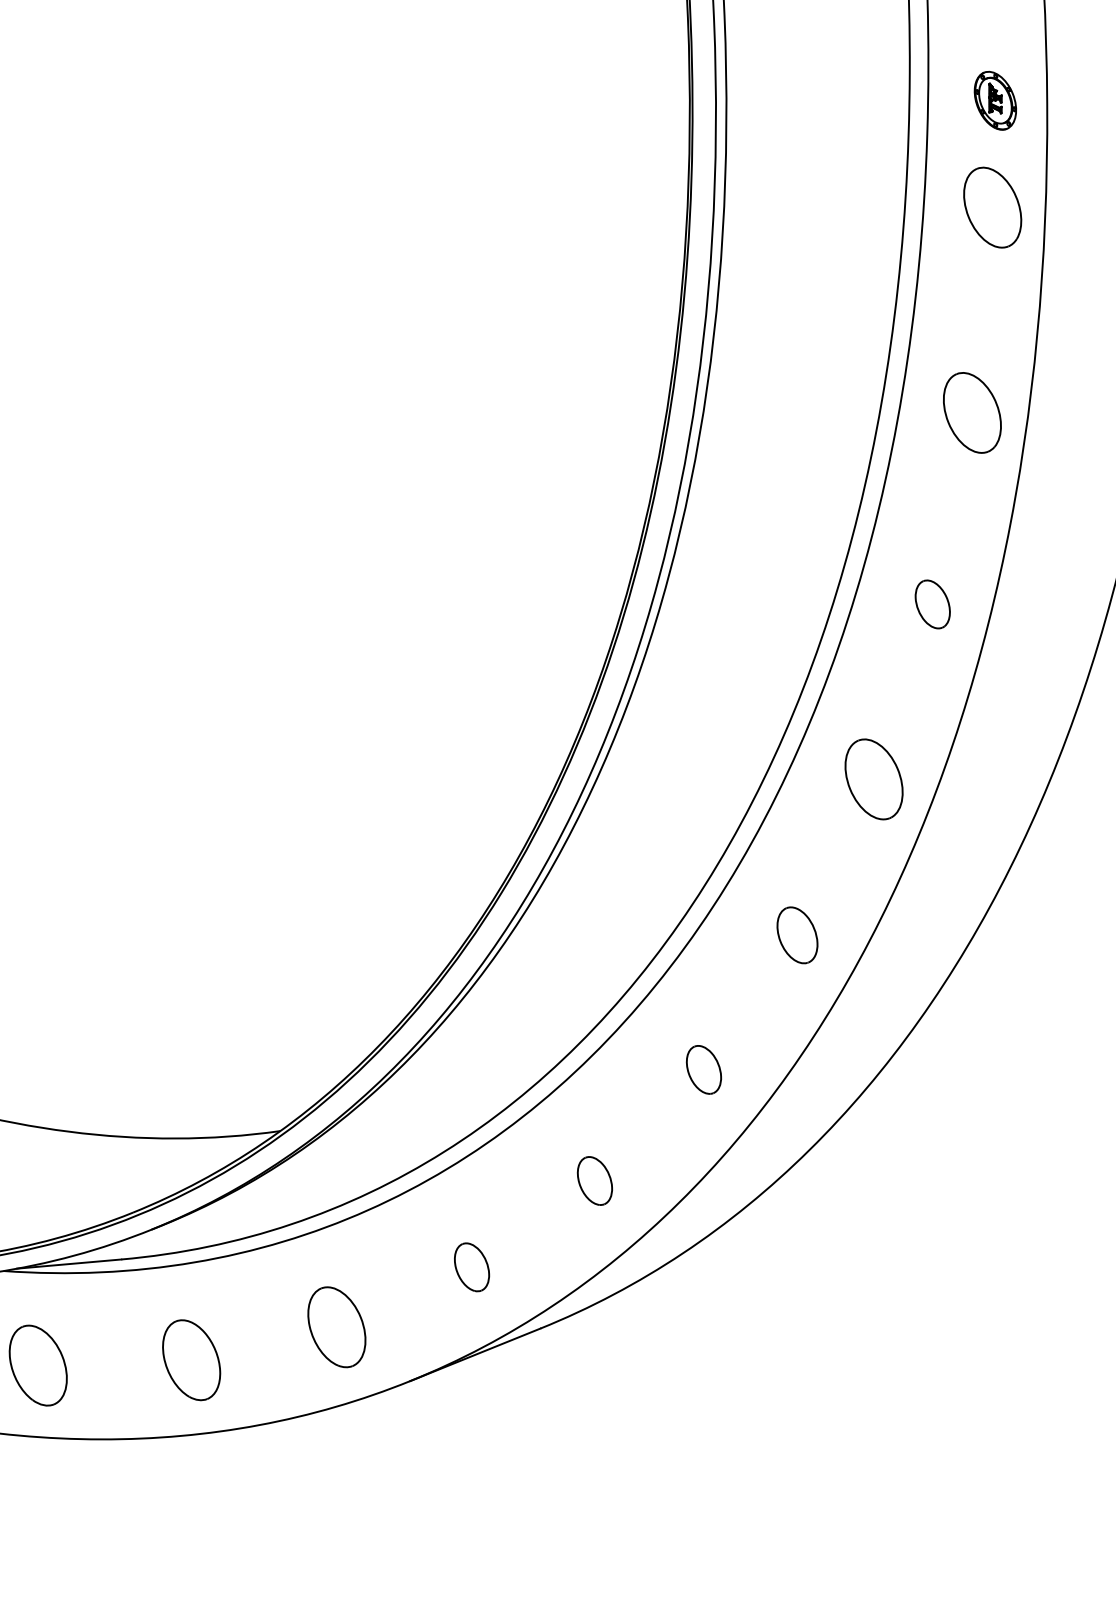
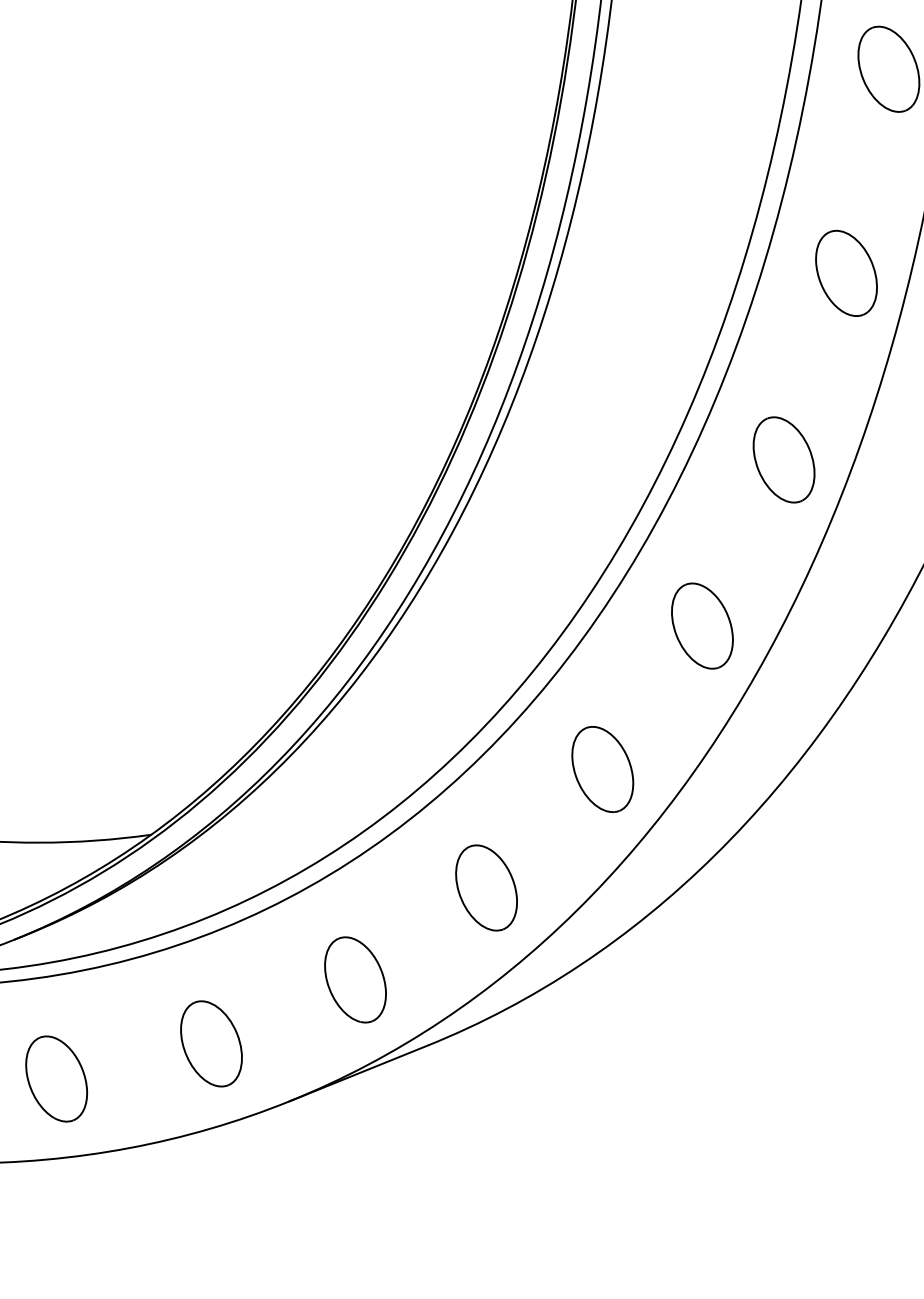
part: (932, 604) -> (846, 273), size x1.67
part: (797, 935) -> (702, 626), size x1.43
part: (703, 1069) -> (602, 769), size x1.67
part: (594, 1180) -> (486, 887), size x1.67
part: (471, 1267) -> (354, 980), size x1.67

